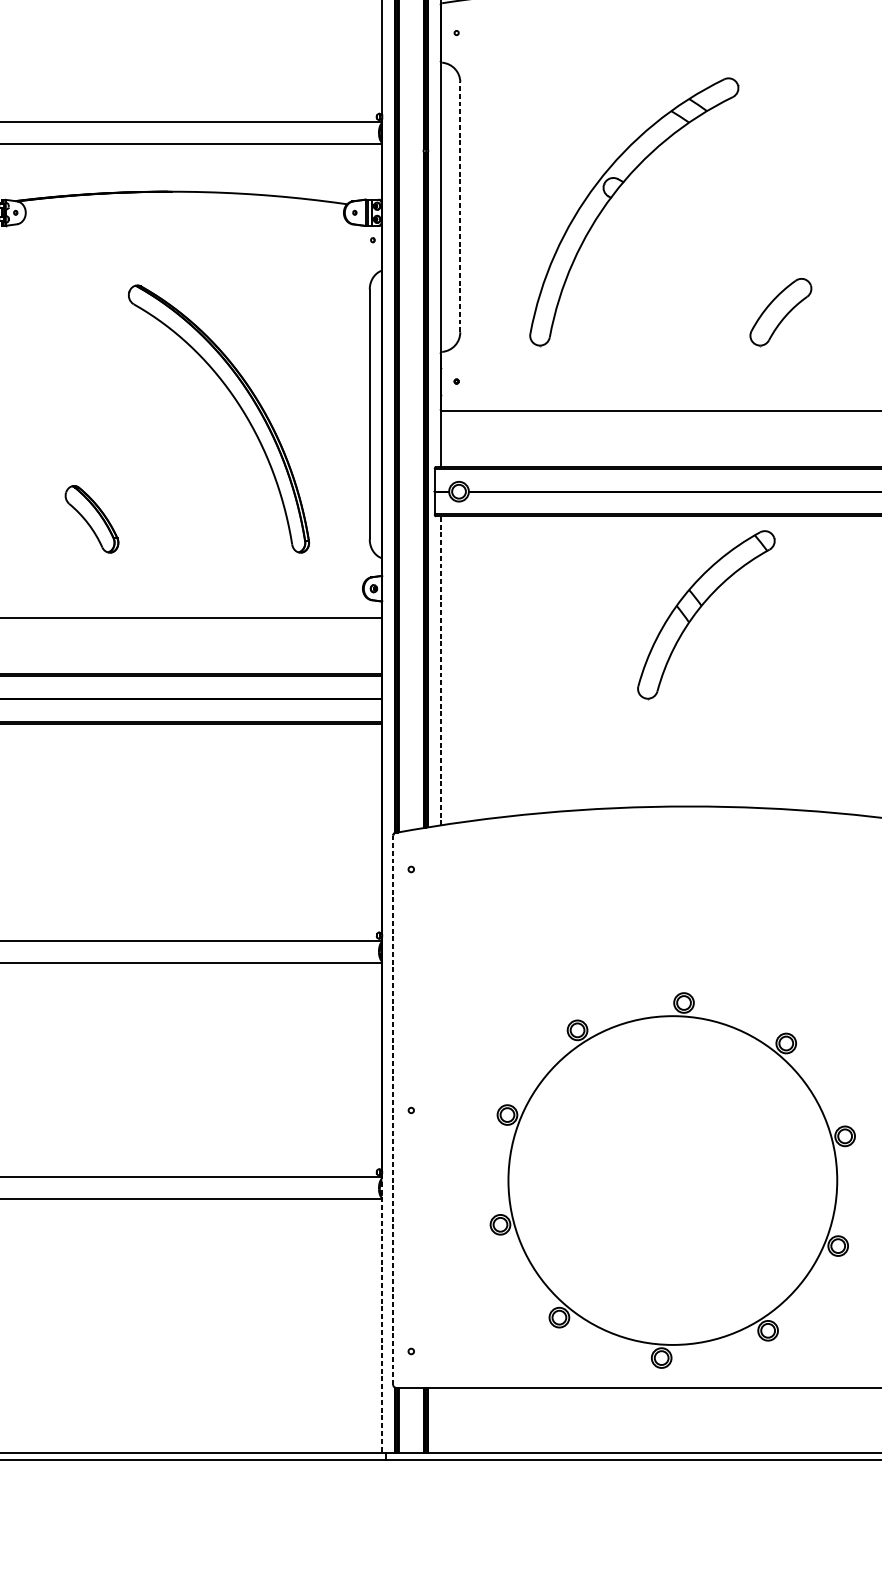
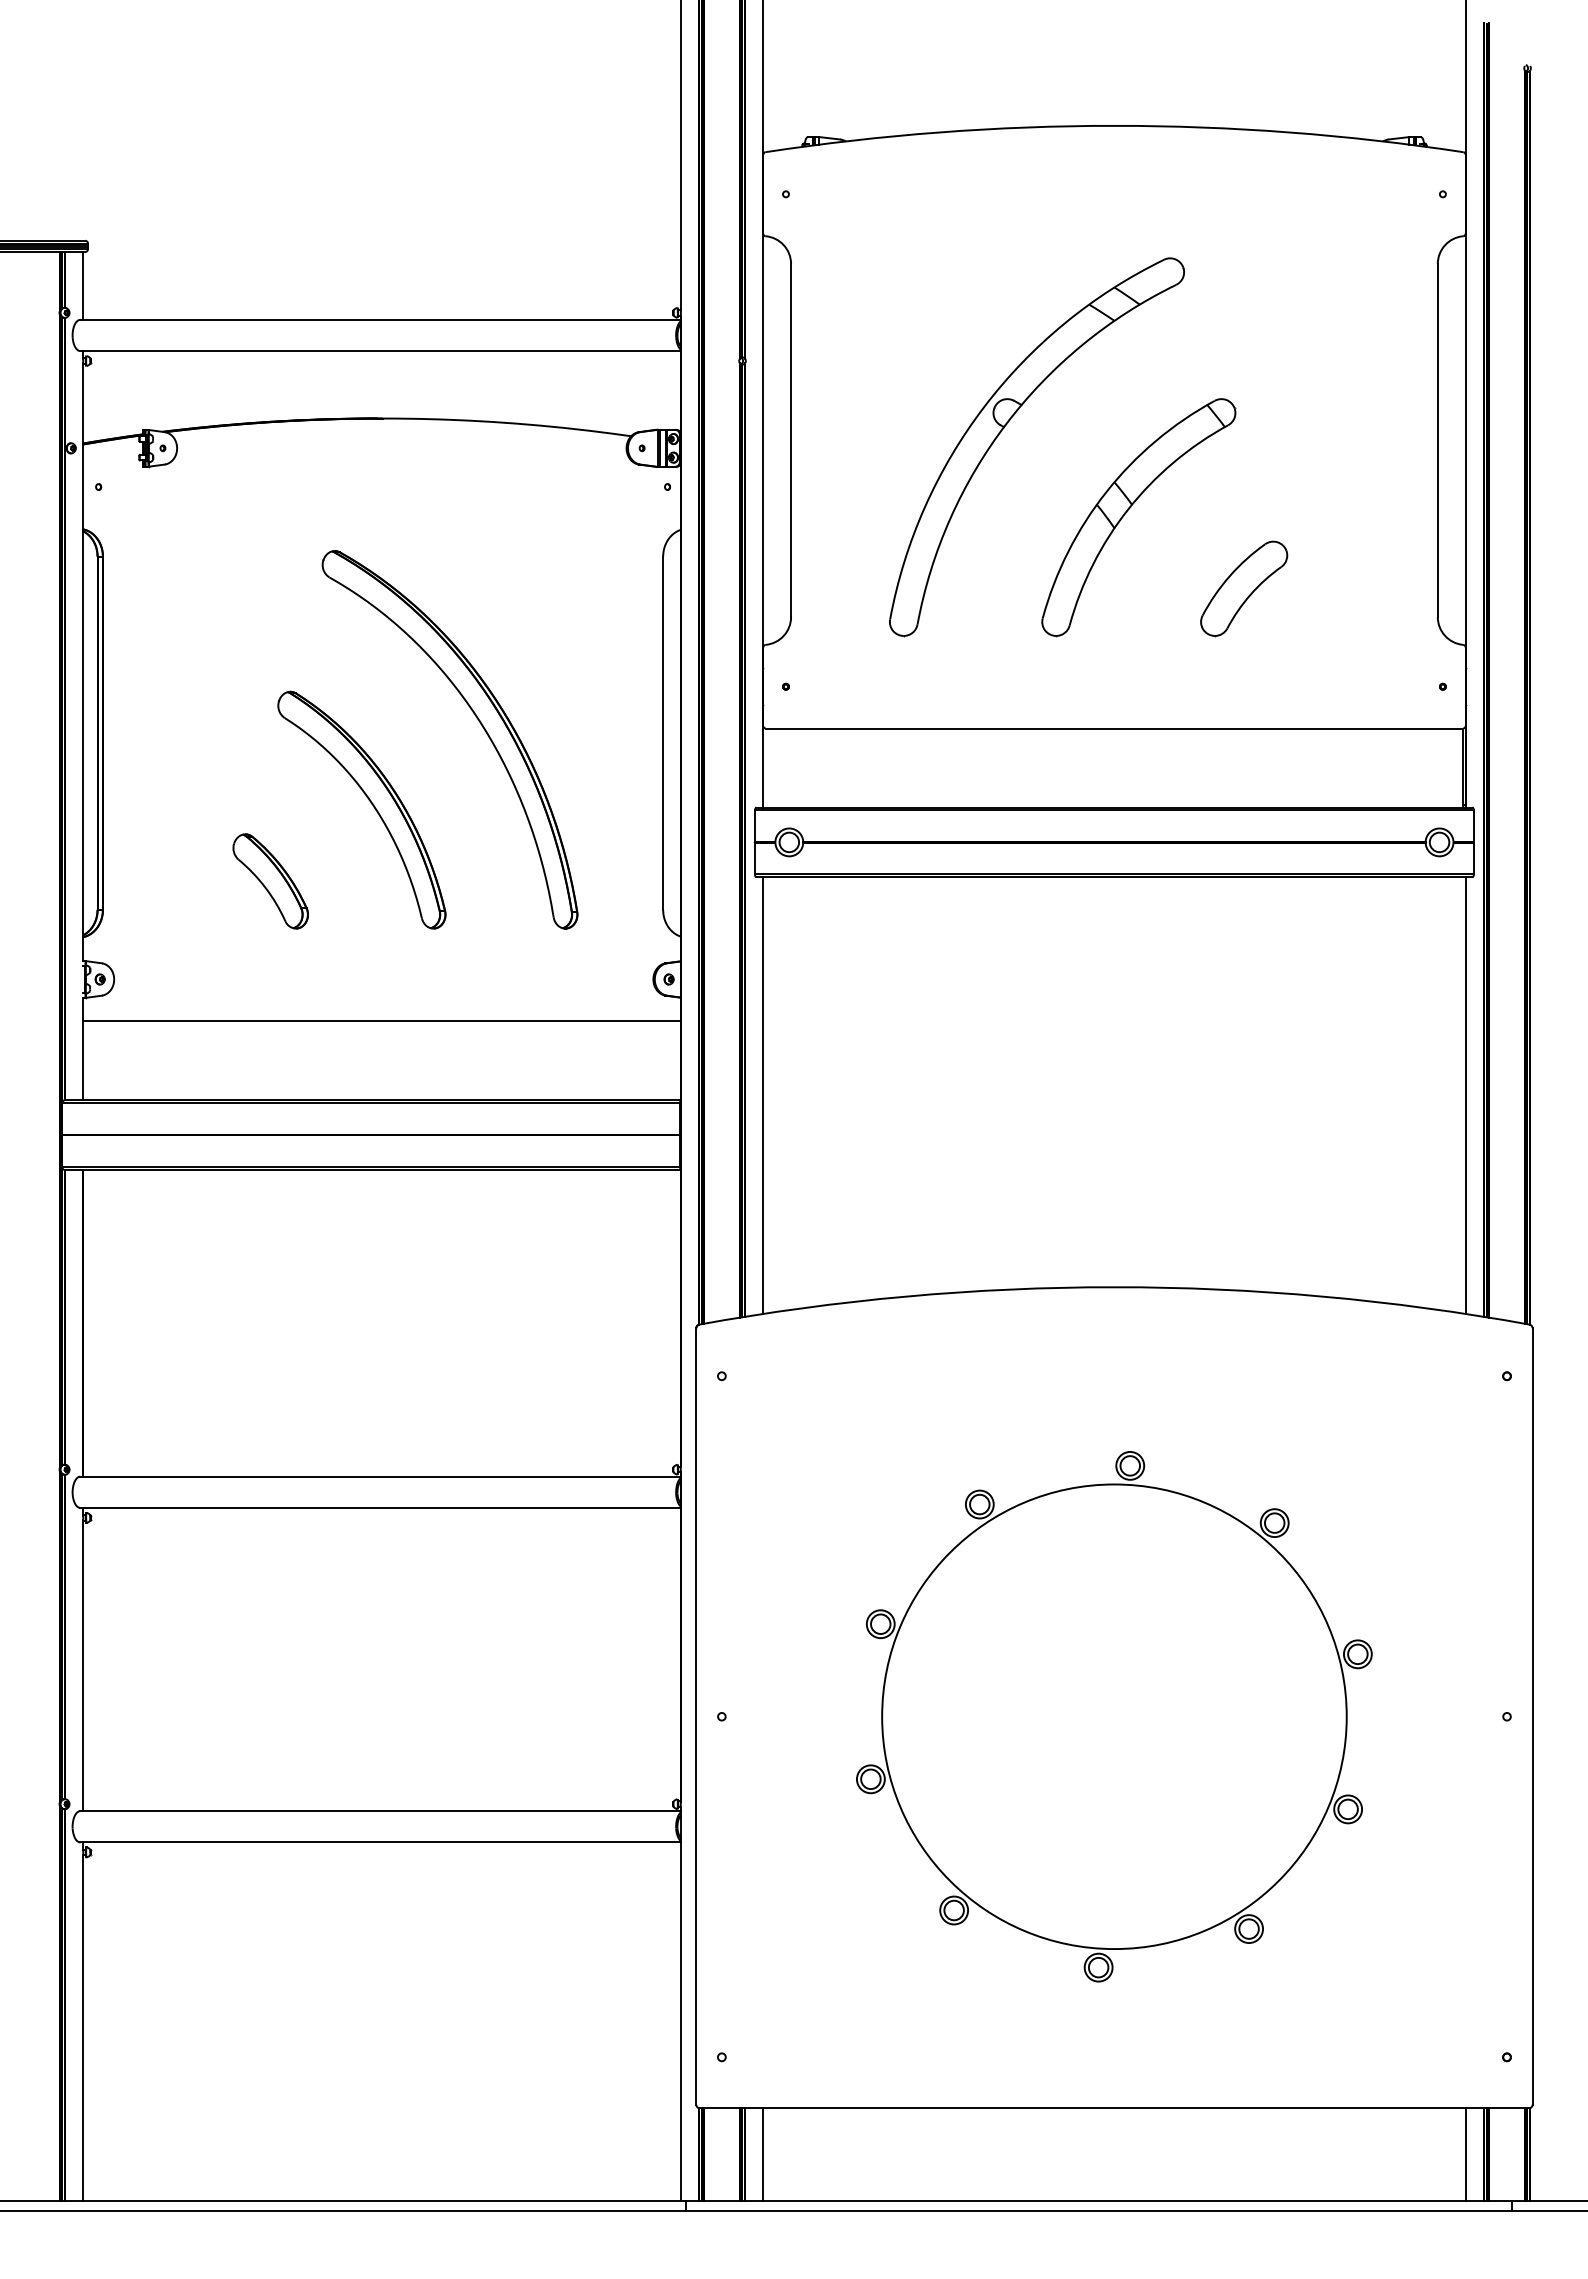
line: (460, 207) -> (791, 440), dashed -> solid
part: (163, 464) -> (371, 804), added
part: (700, 608) -> (1130, 508), moved
line: (440, 670) -> (763, 1095), dashed -> solid
line: (393, 1109) -> (696, 1715), dashed -> solid
part: (672, 1180) -> (1114, 1716), moved
line: (382, 1314) -> (680, 2004), dashed -> solid
line: (440, 1420) -> (763, 2154), added

